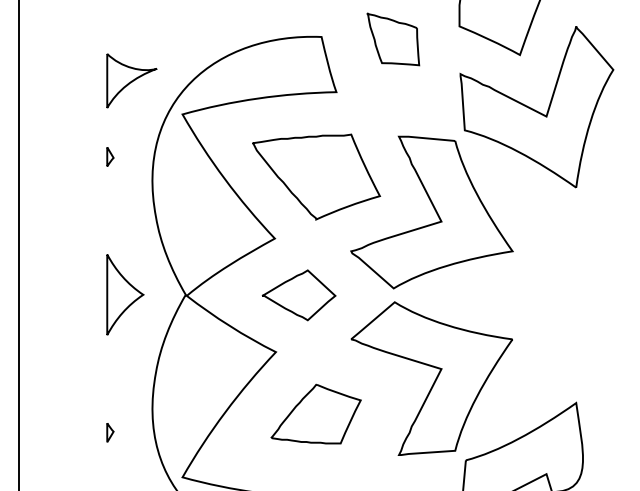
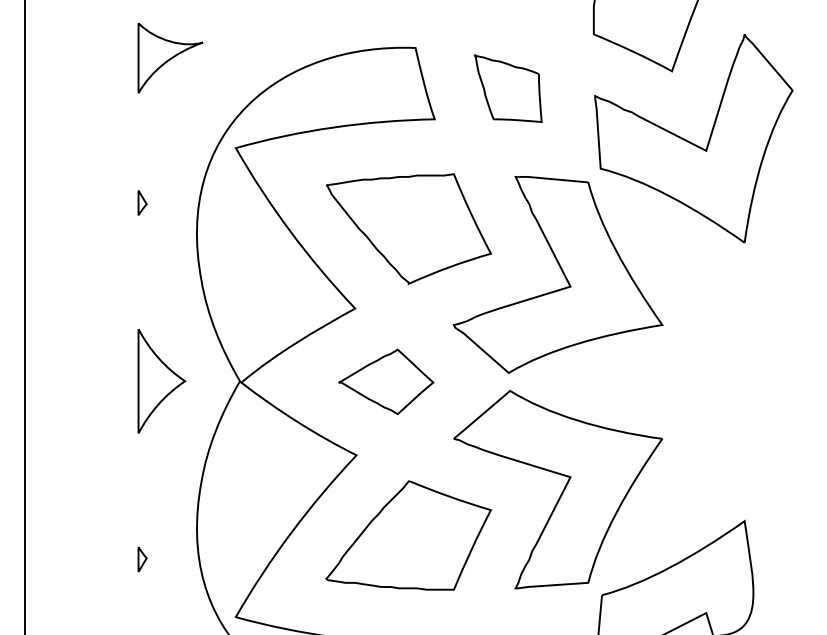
part: (393, 39) -> (508, 88), moved
part: (131, 80) -> (169, 57), moved
part: (315, 413) -> (407, 534), size x1.43

